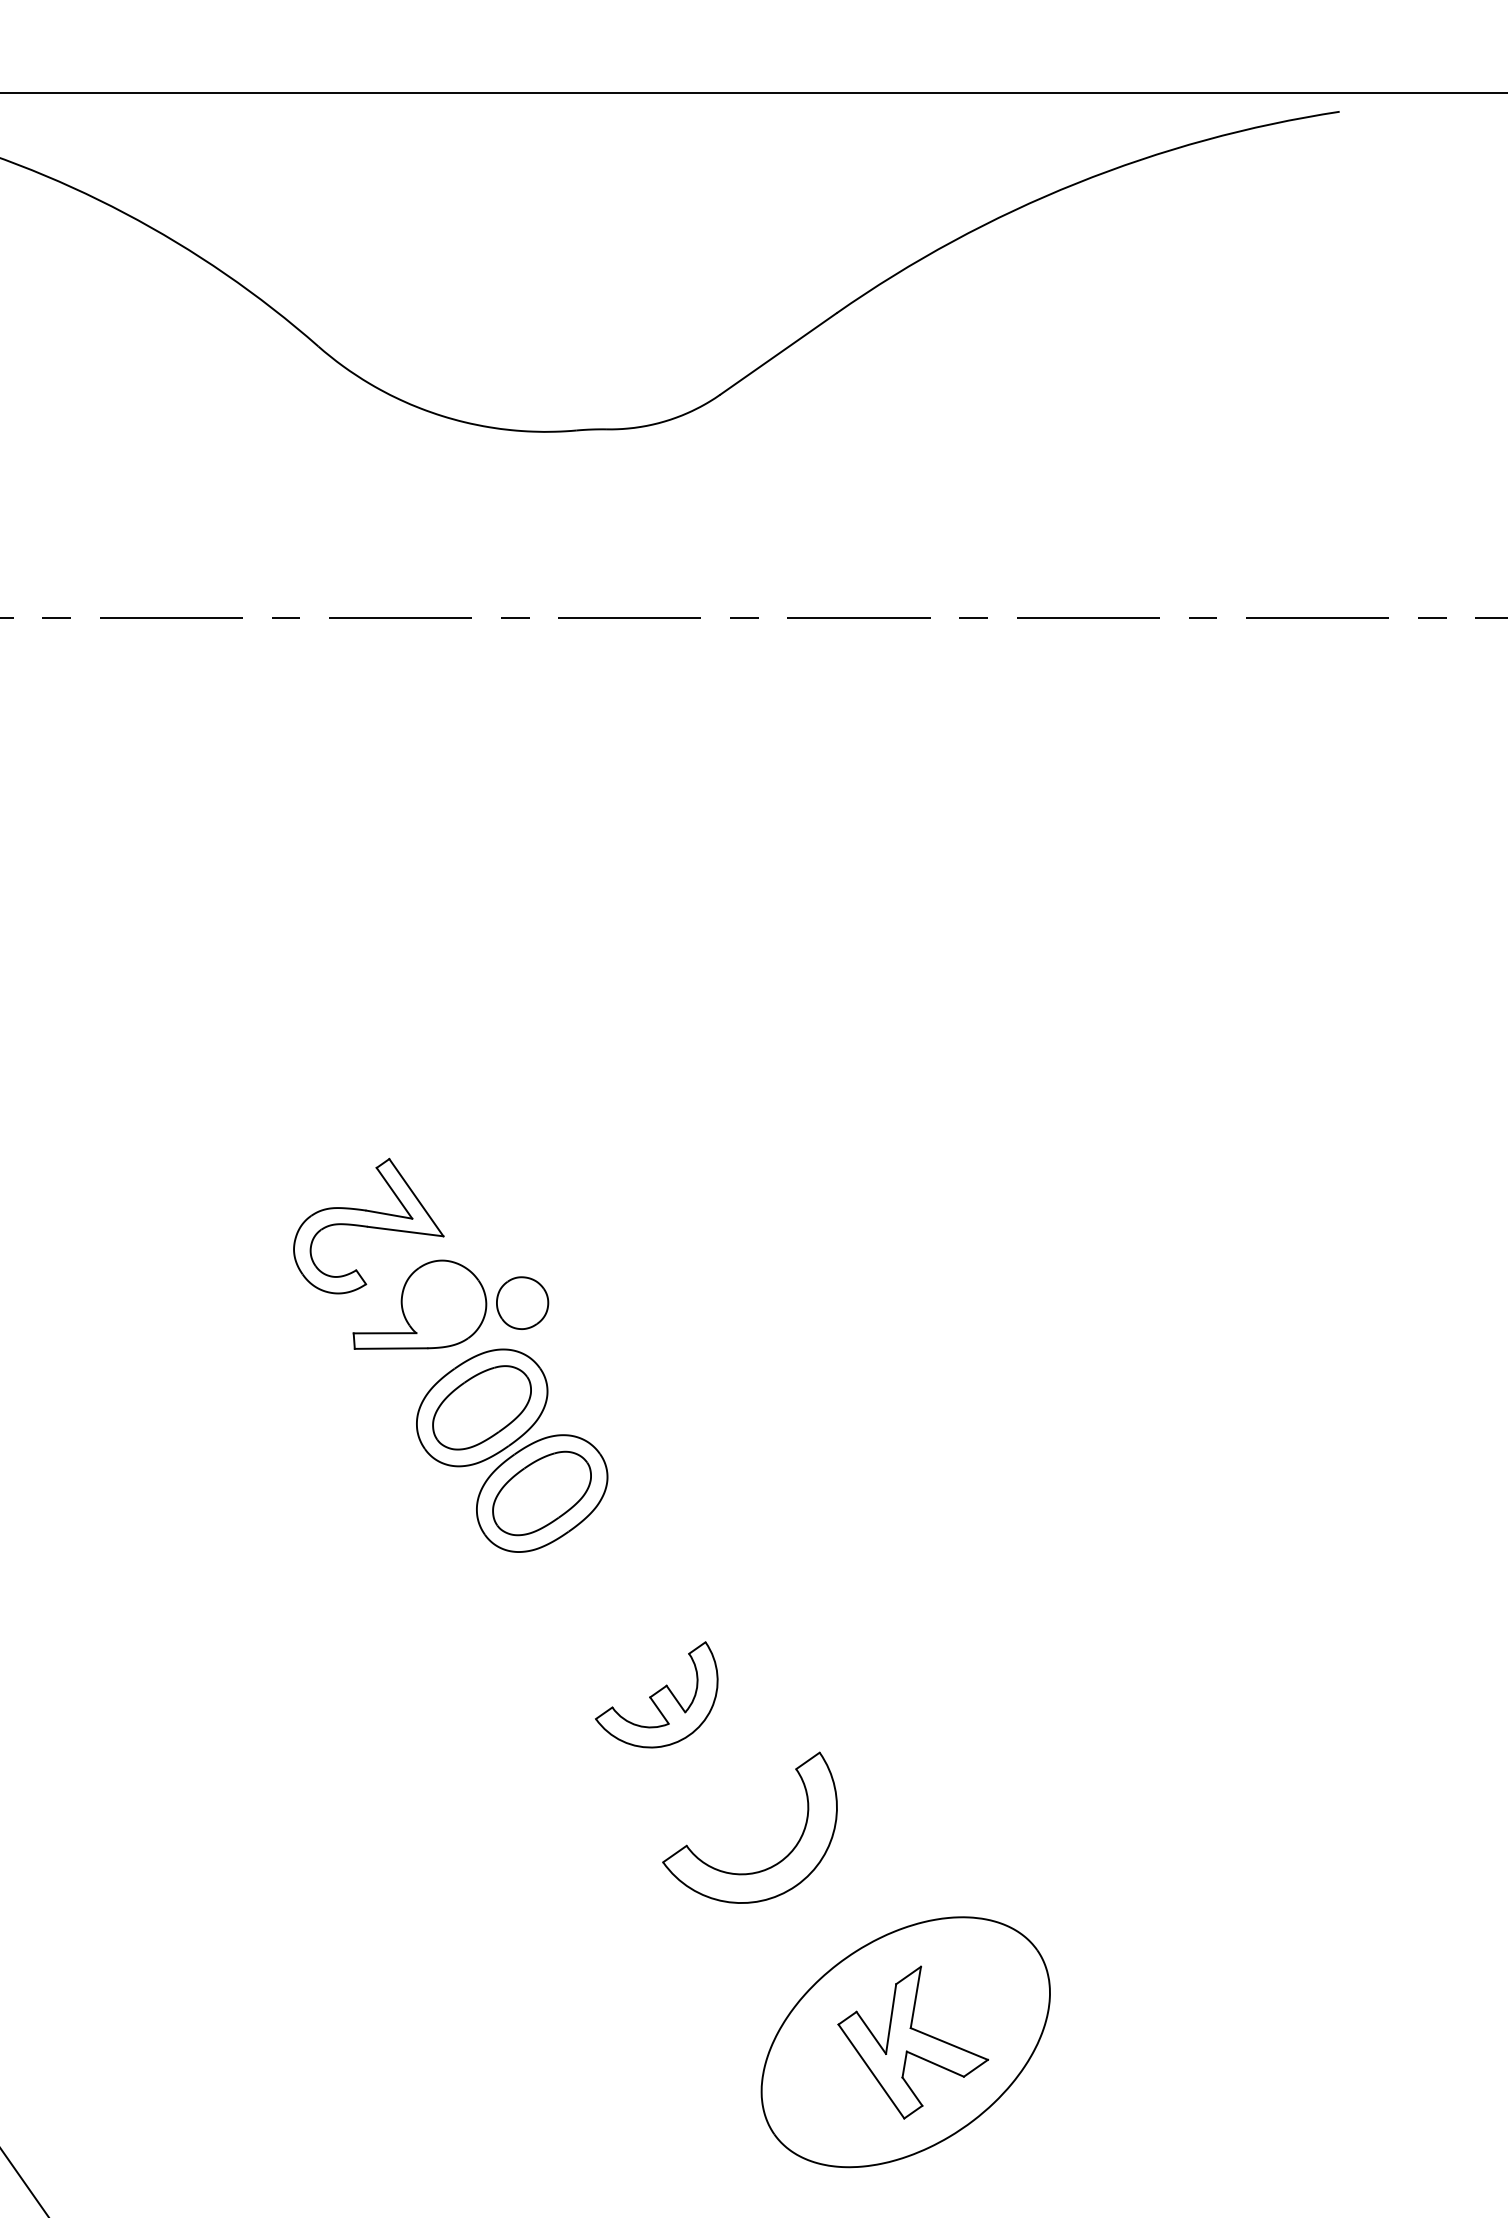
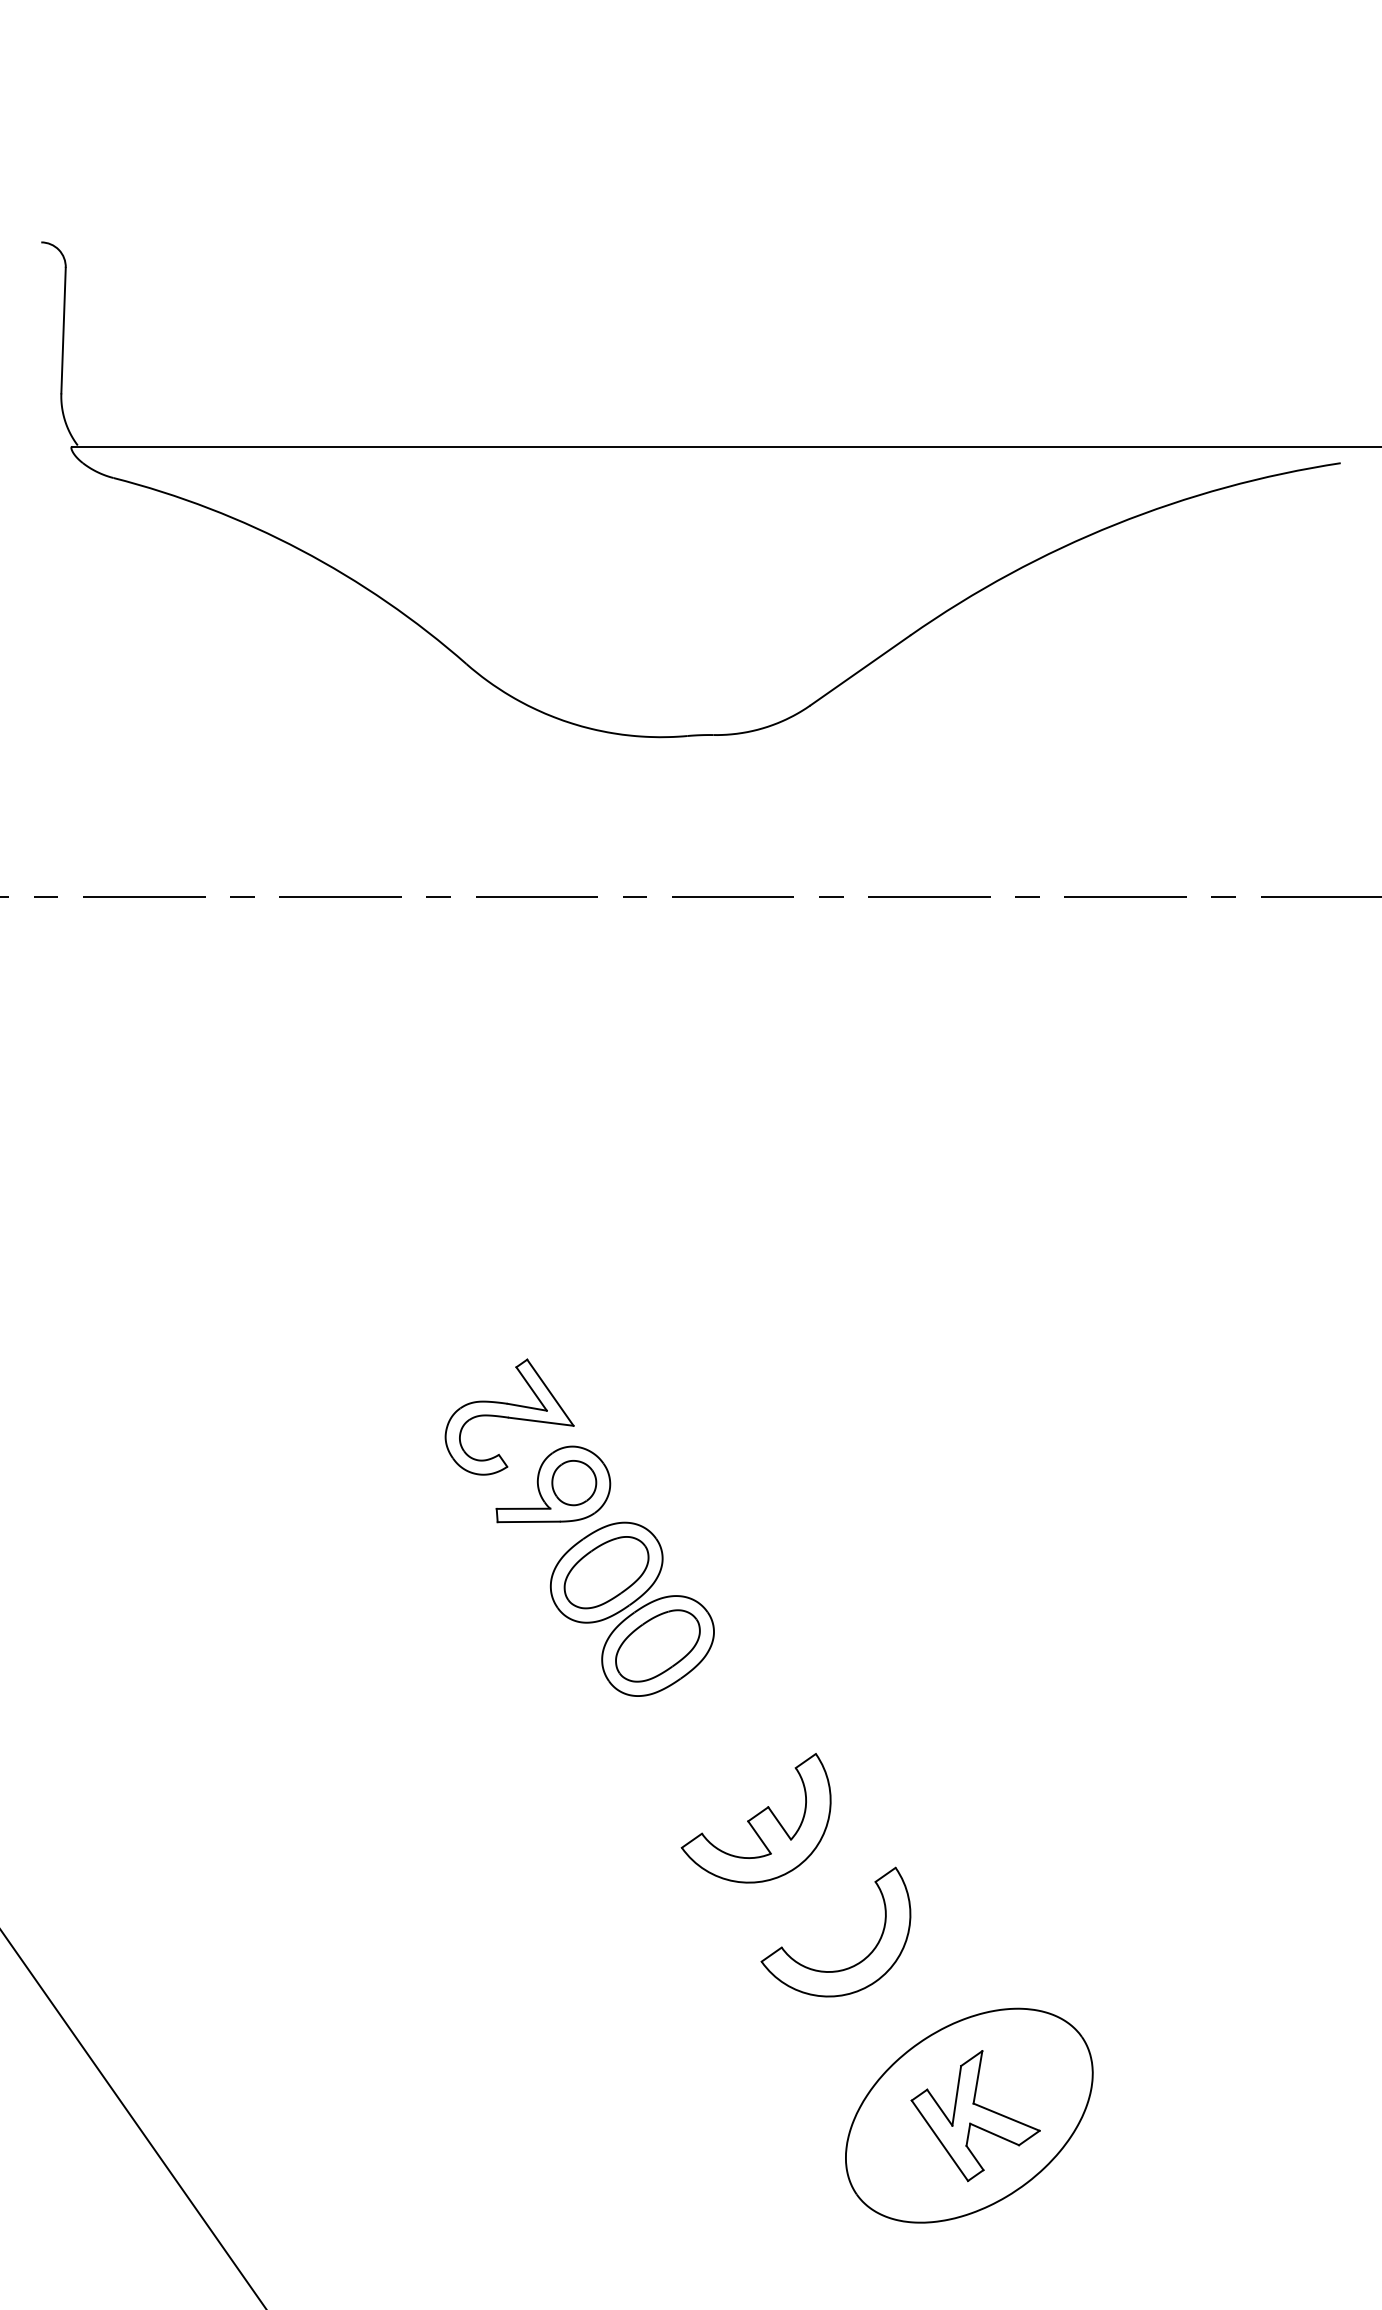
part: (522, 1303) -> (574, 1483), moved
part: (655, 1695) -> (755, 1818), size x1.43

